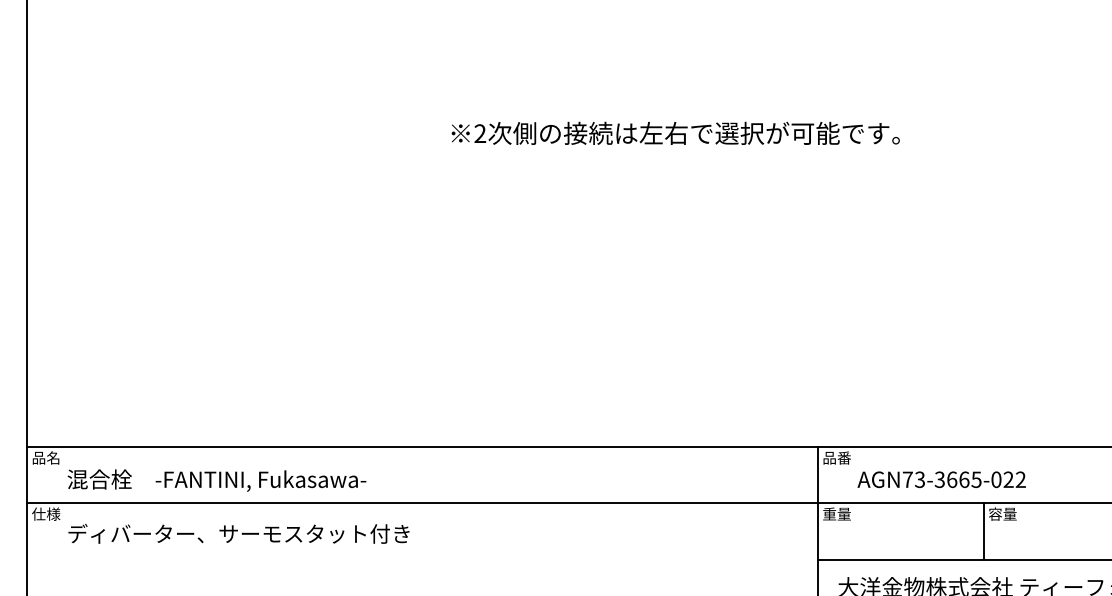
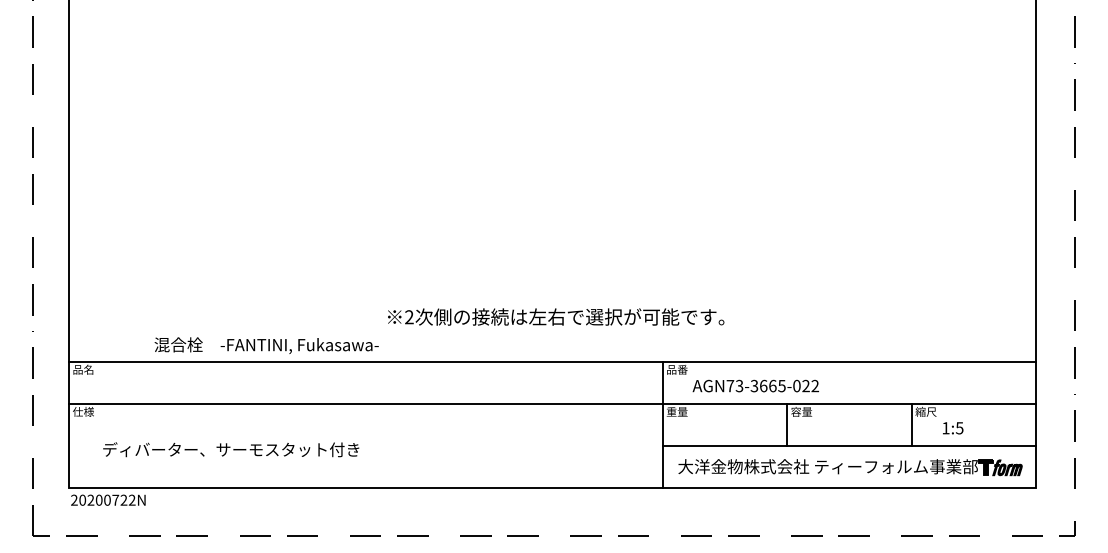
text: (676, 132) -> (556, 316), moved
text: (216, 480) -> (266, 345), moved
text: (239, 533) -> (231, 449), moved

